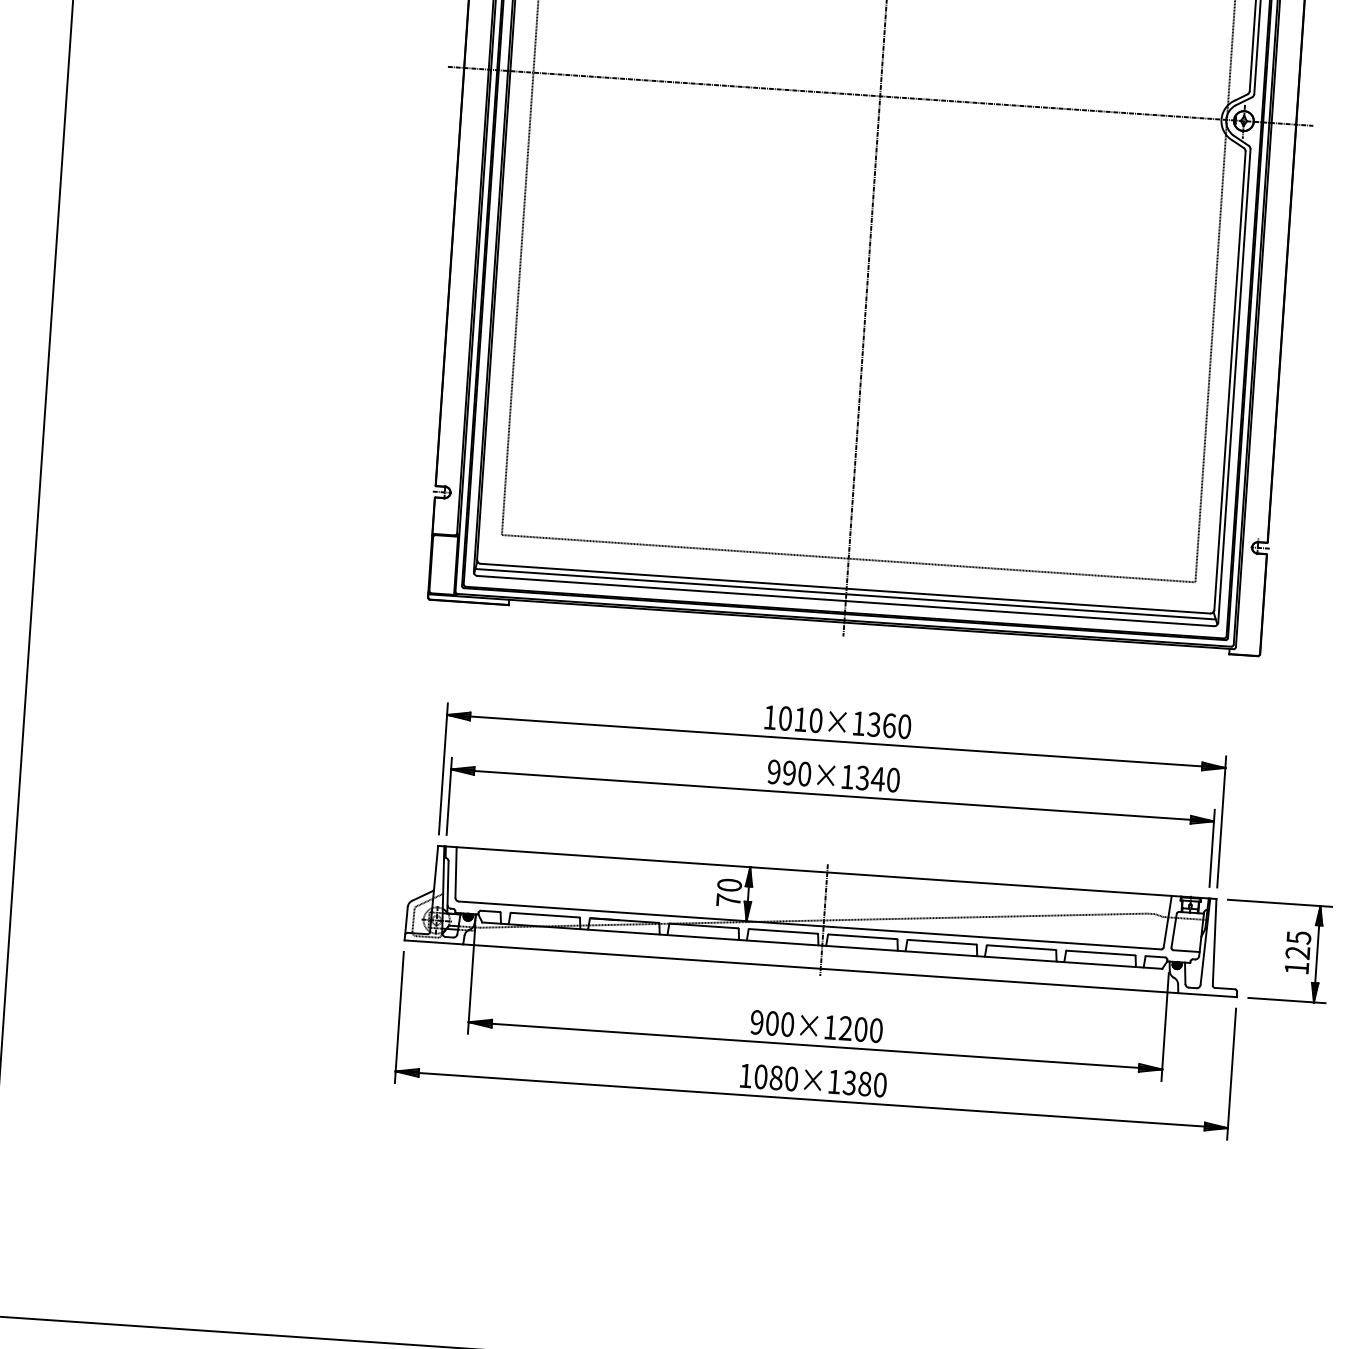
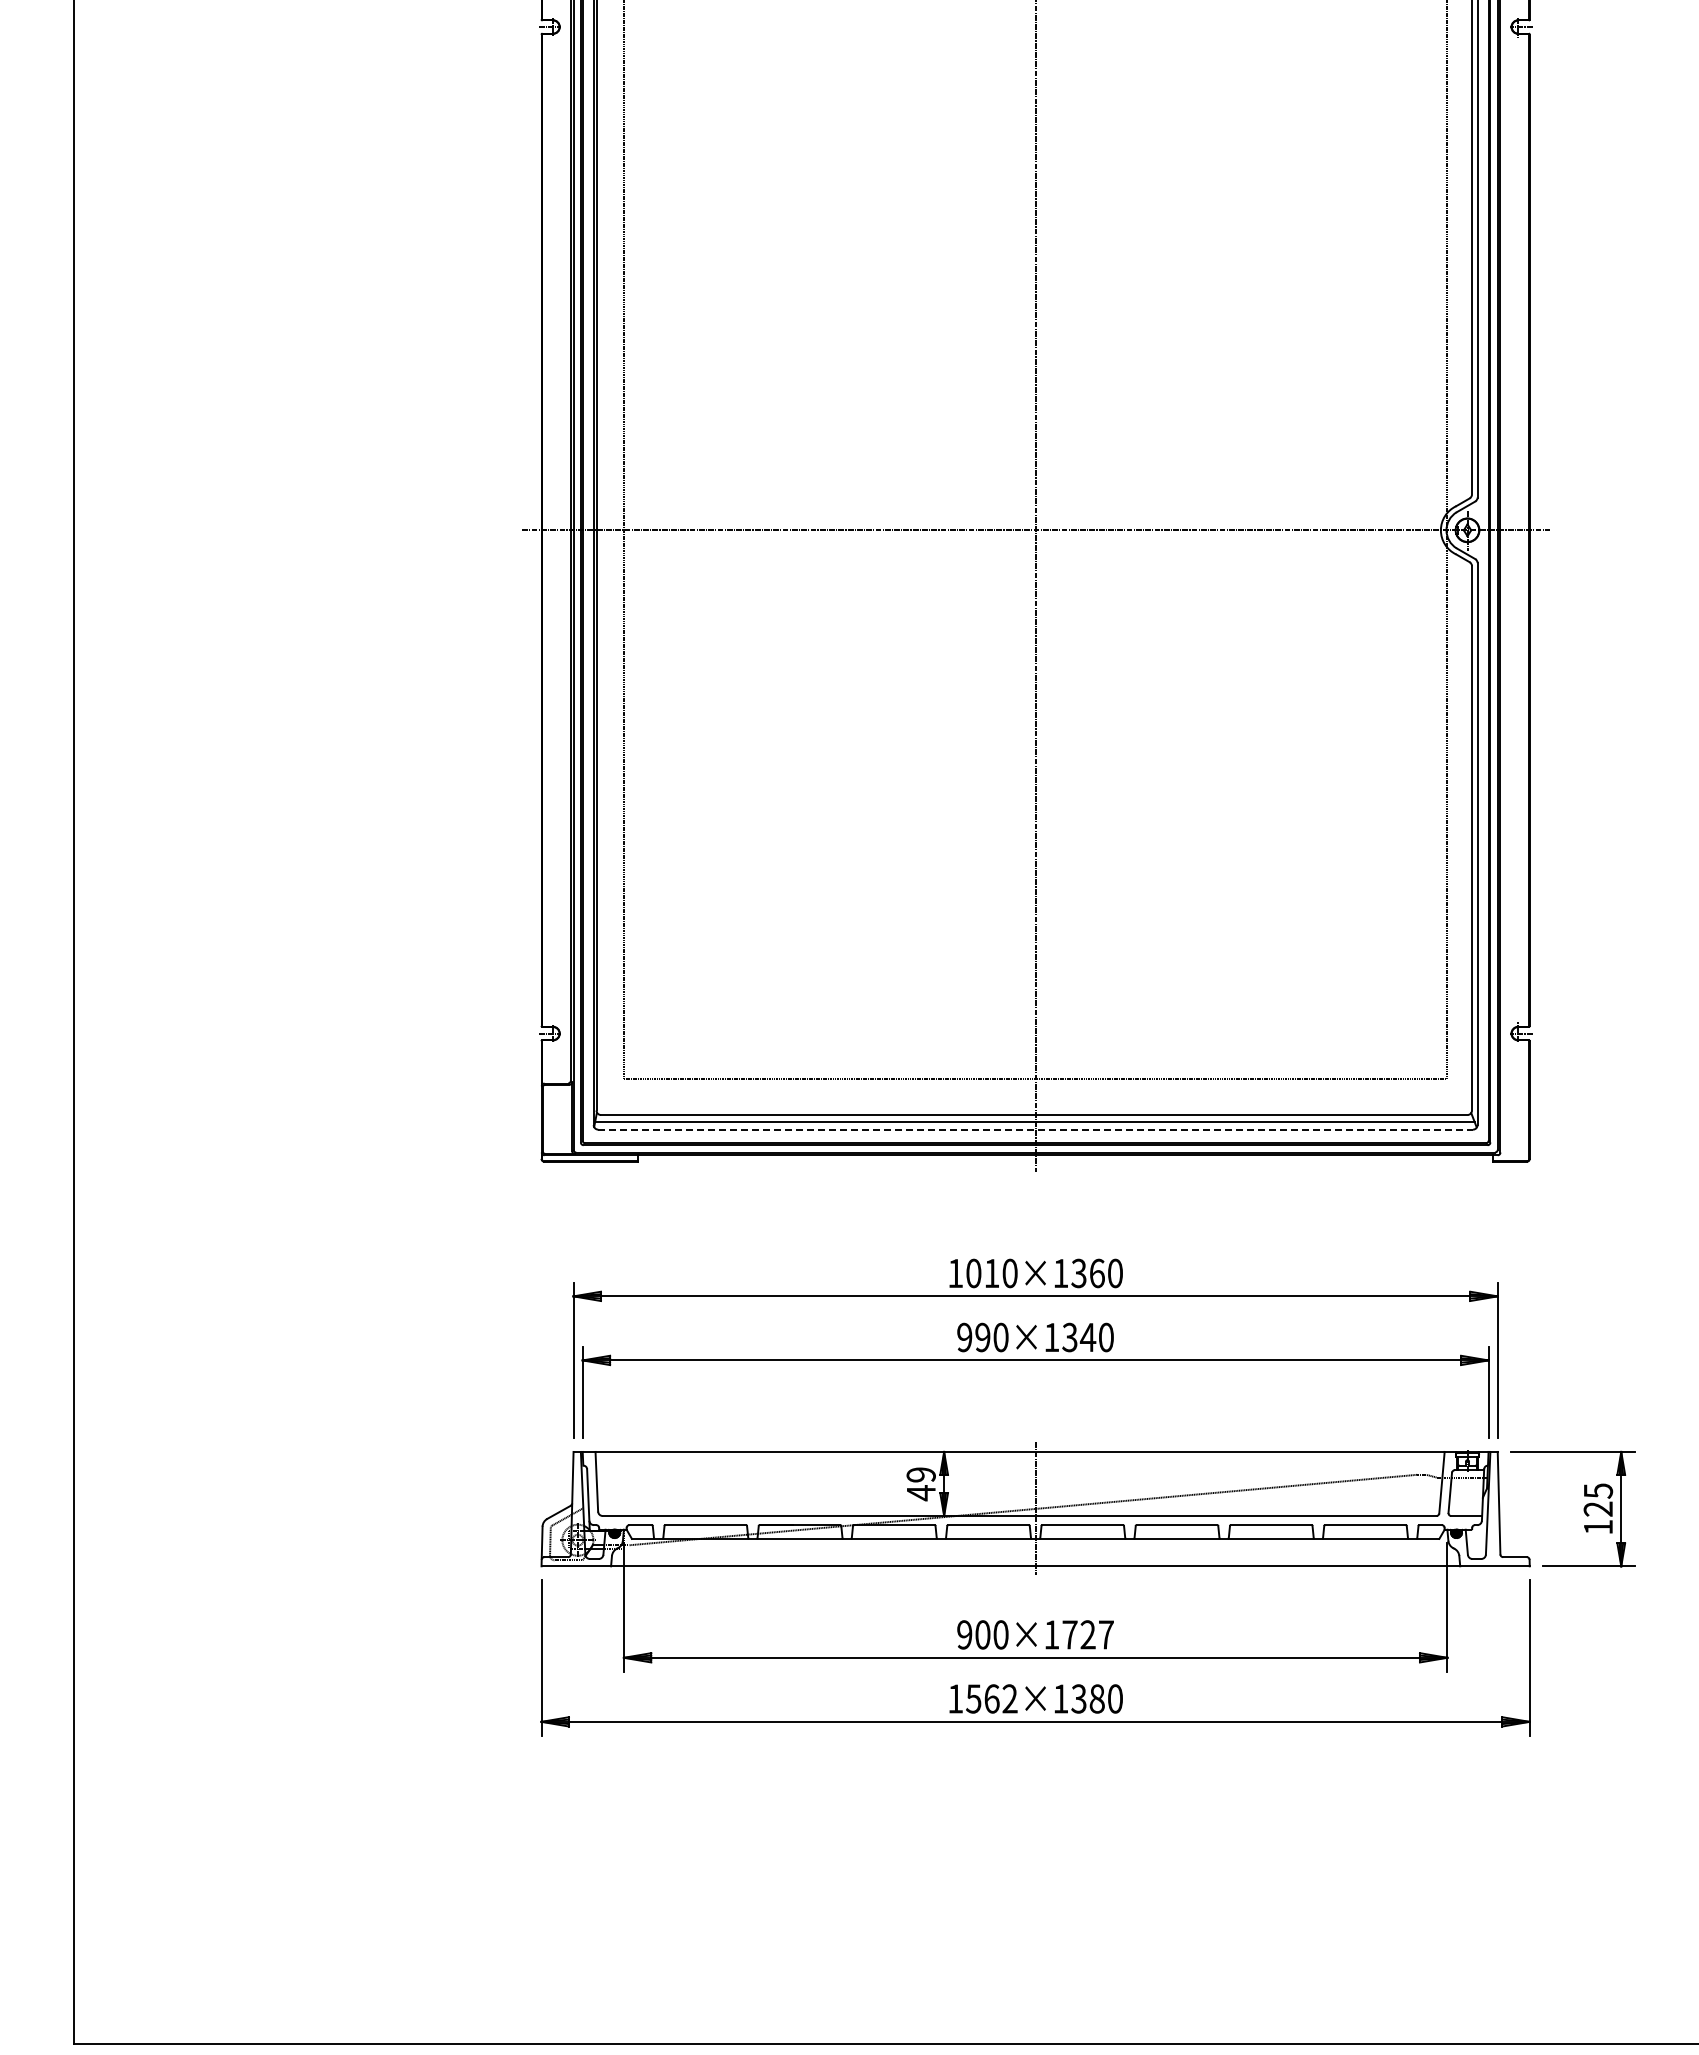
line: (846, 600) -> (1036, 1129), solid -> dashed
text: (728, 893) -> (920, 1484), 70 -> 49
text: (860, 1029) -> (1087, 1634), 900×1200 -> 900×1727
text: (775, 1077) -> (991, 1698), 1080×1380 -> 1562×1380

